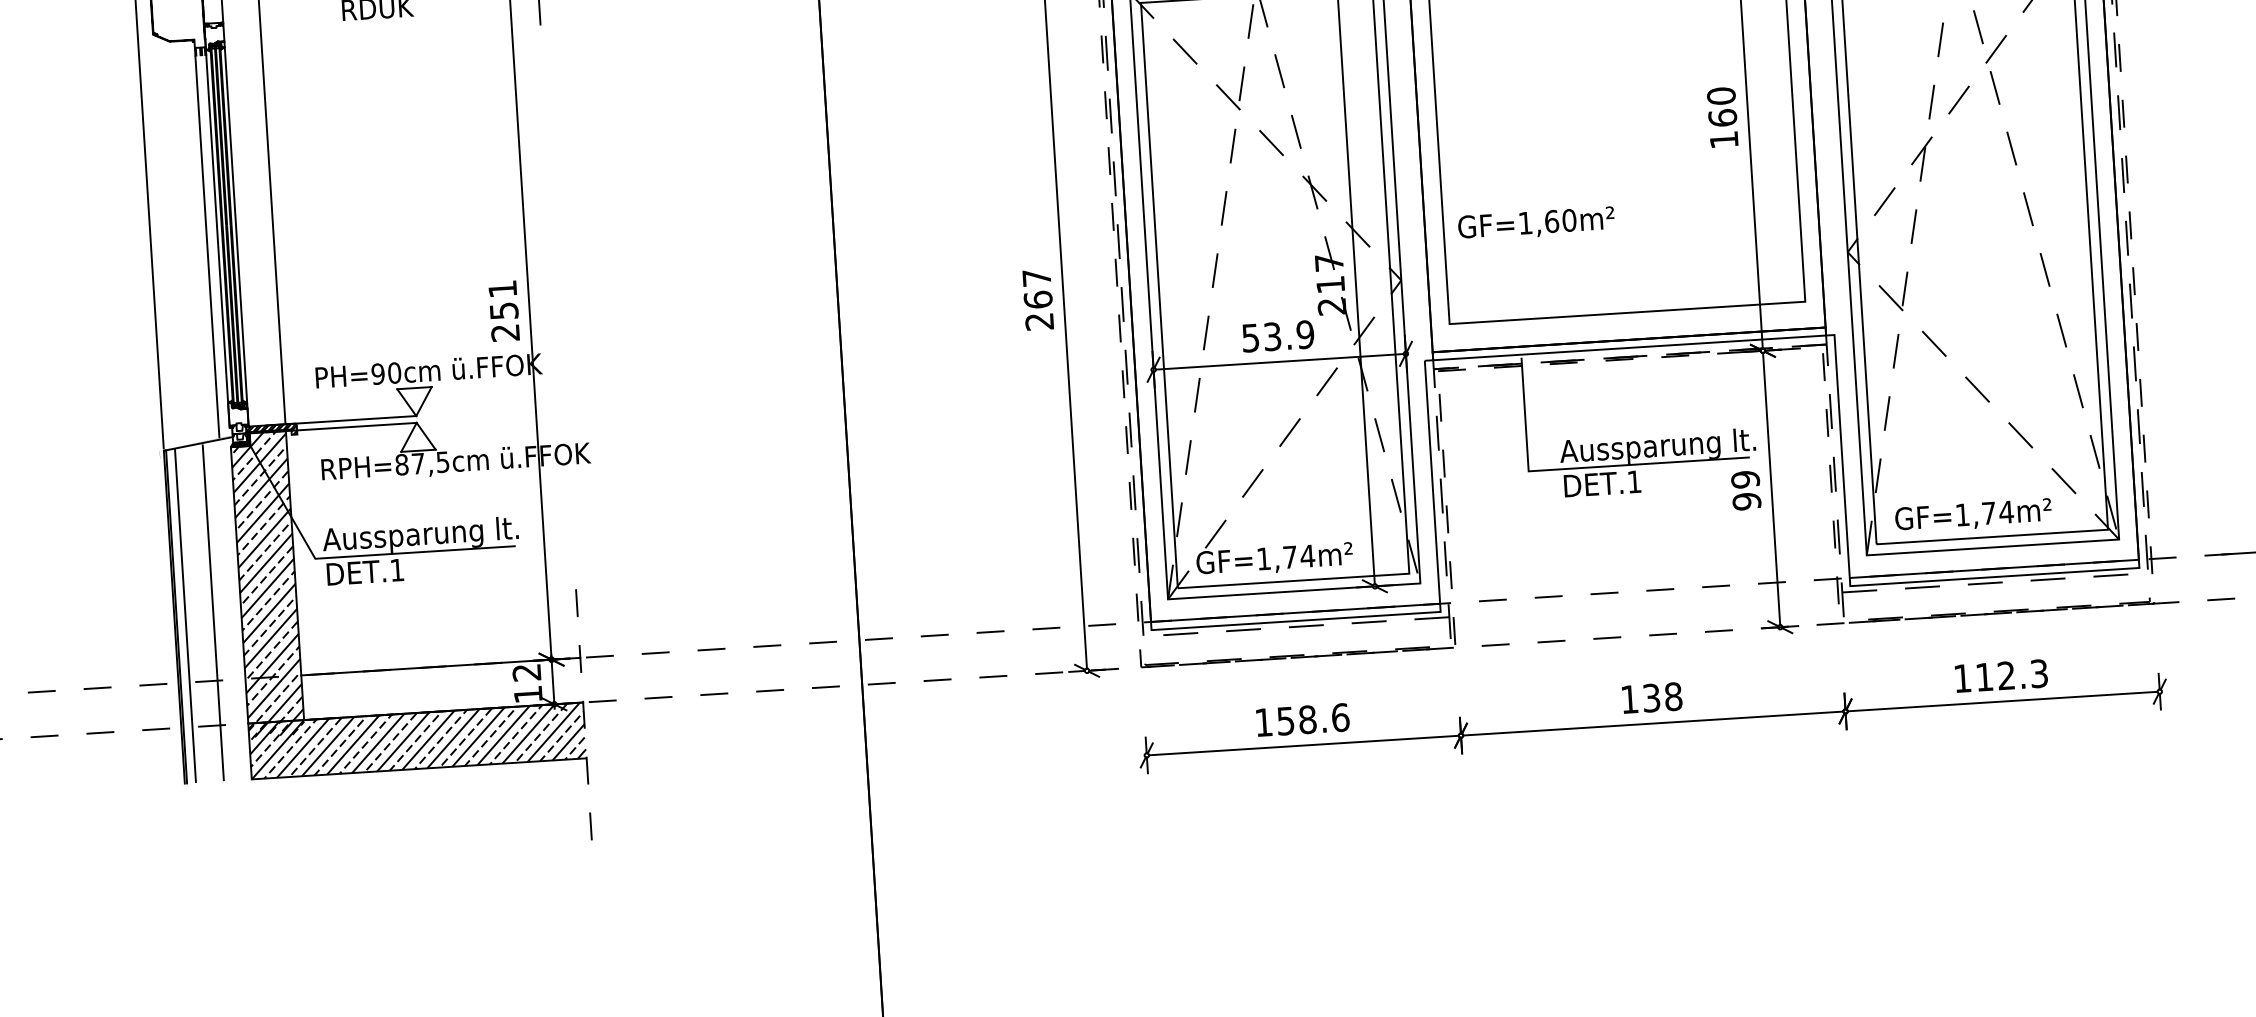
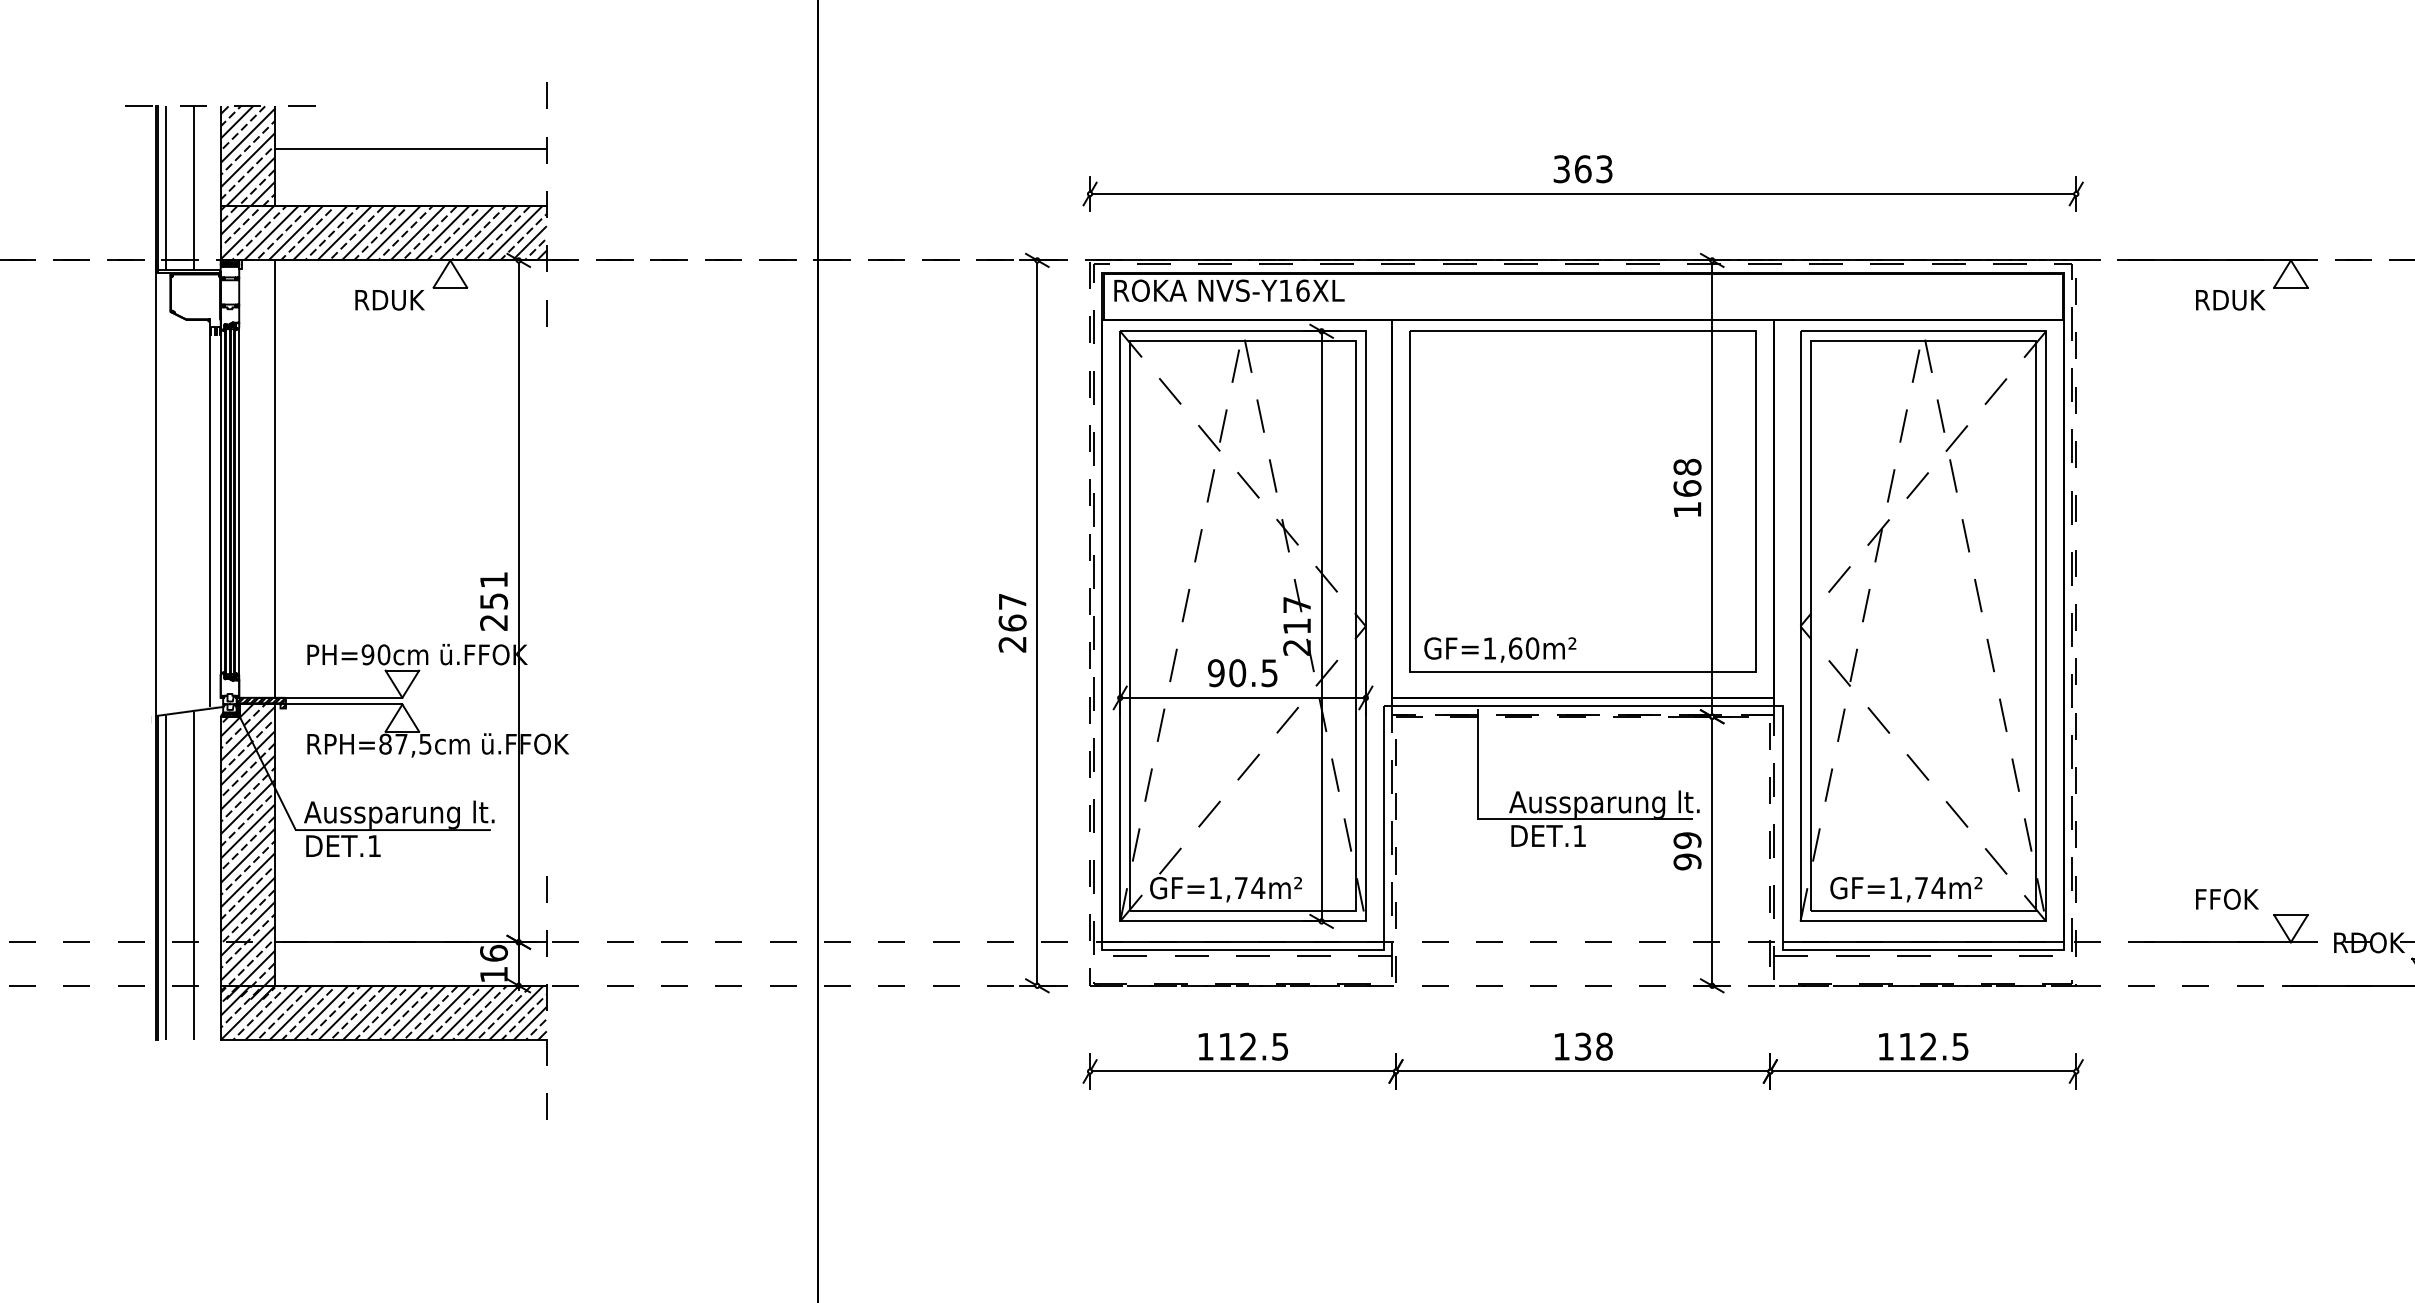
text: (1721, 95) -> (1687, 466), 160 -> 168
text: (1536, 223) -> (1500, 649), moved
text: (1277, 336) -> (1242, 673), 53.9 -> 90.5
text: (526, 671) -> (493, 952), 12 -> 16
text: (2039, 673) -> (1960, 1046), 112.3 -> 112.5
text: (1313, 719) -> (1253, 1046), 158.6 -> 112.5

